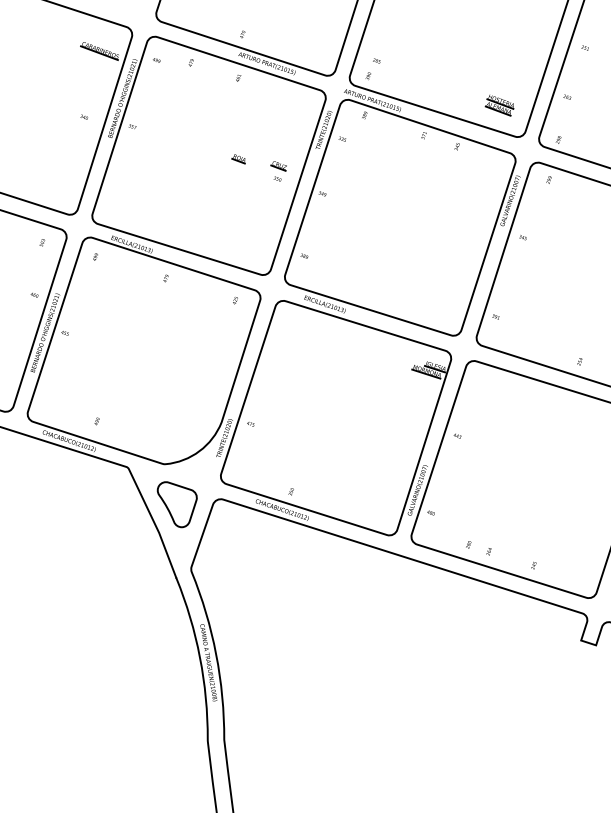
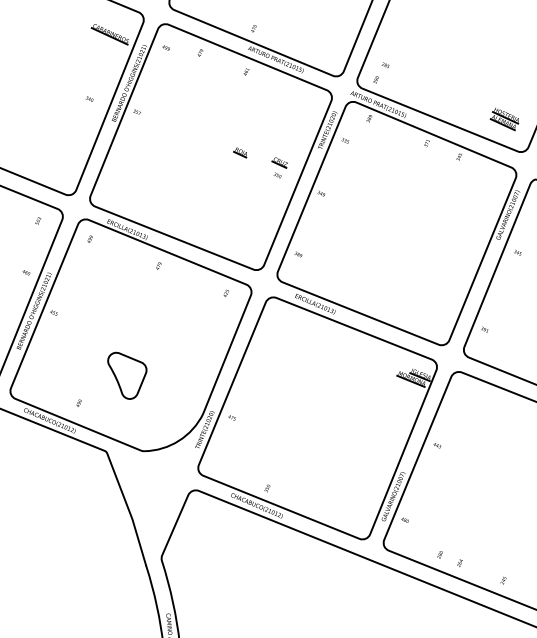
part: (176, 504) -> (125, 375), moved

